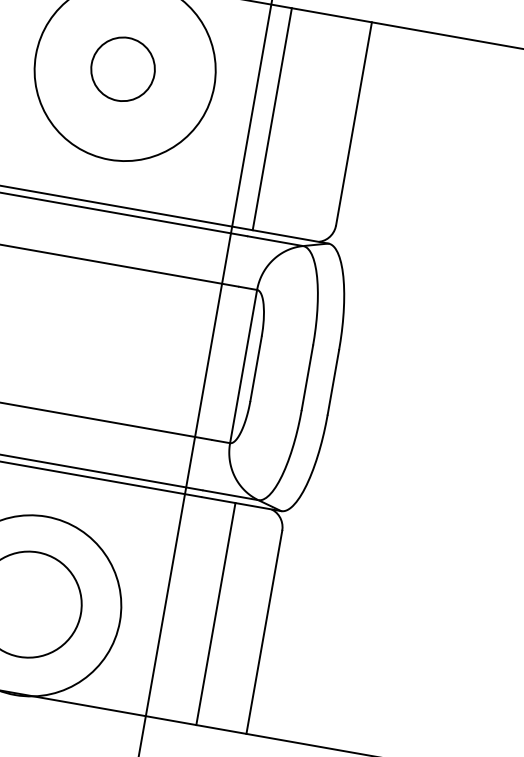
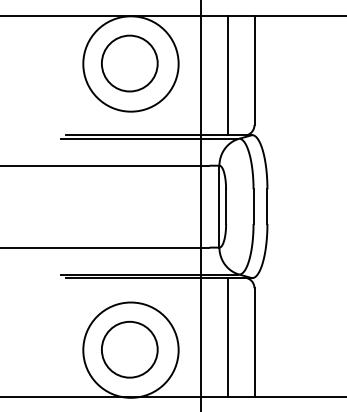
circle: (122, 69) -> (129, 63), size x1.67
line: (272, 118) -> (227, 75), moved

